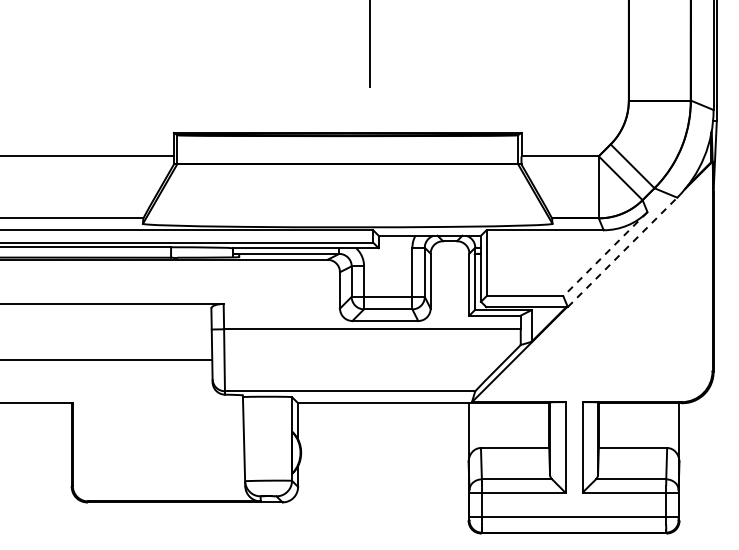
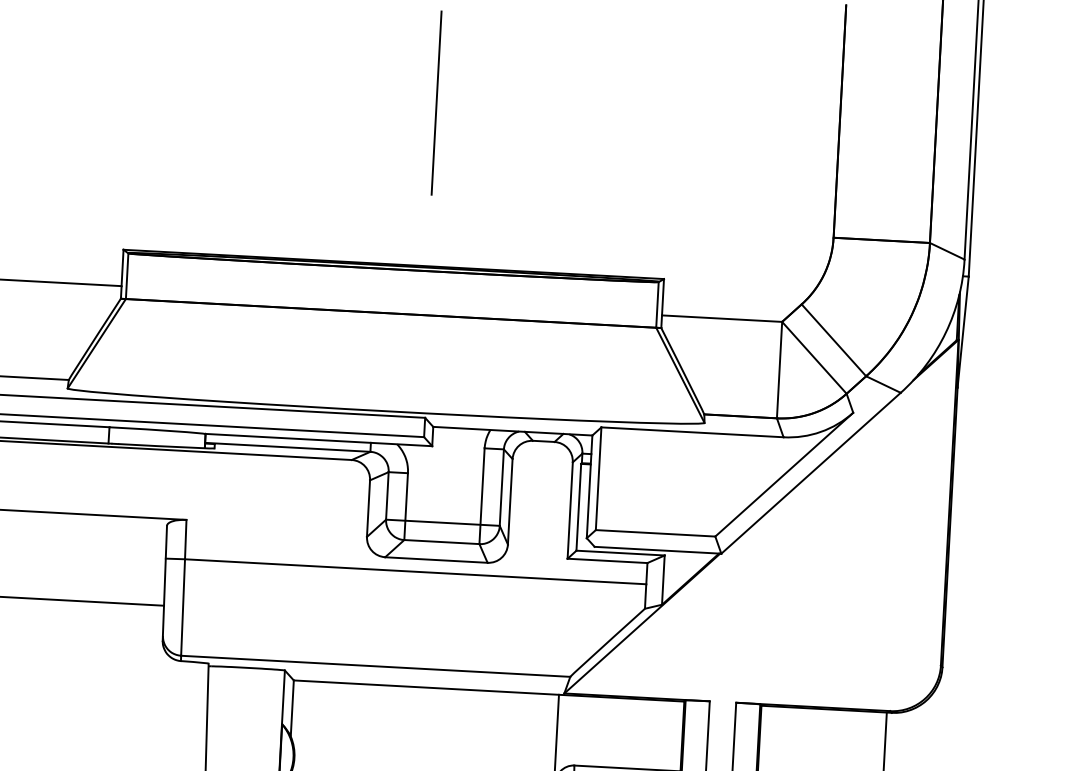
line: (622, 252) -> (810, 473), dashed -> solid
line: (605, 254) -> (784, 475), dashed -> solid

